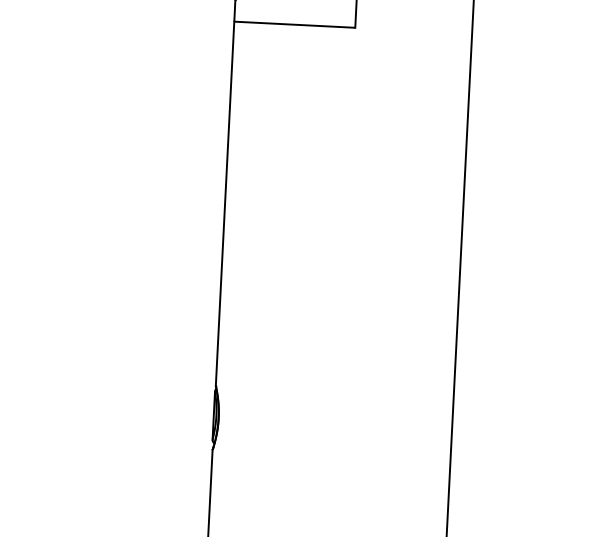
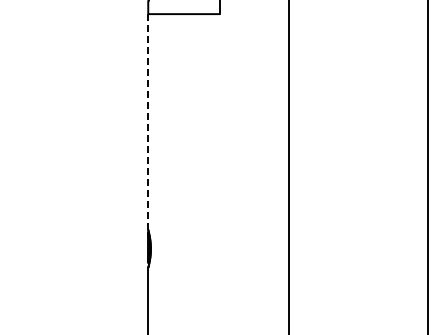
line: (225, 204) -> (148, 122), solid -> dashed

